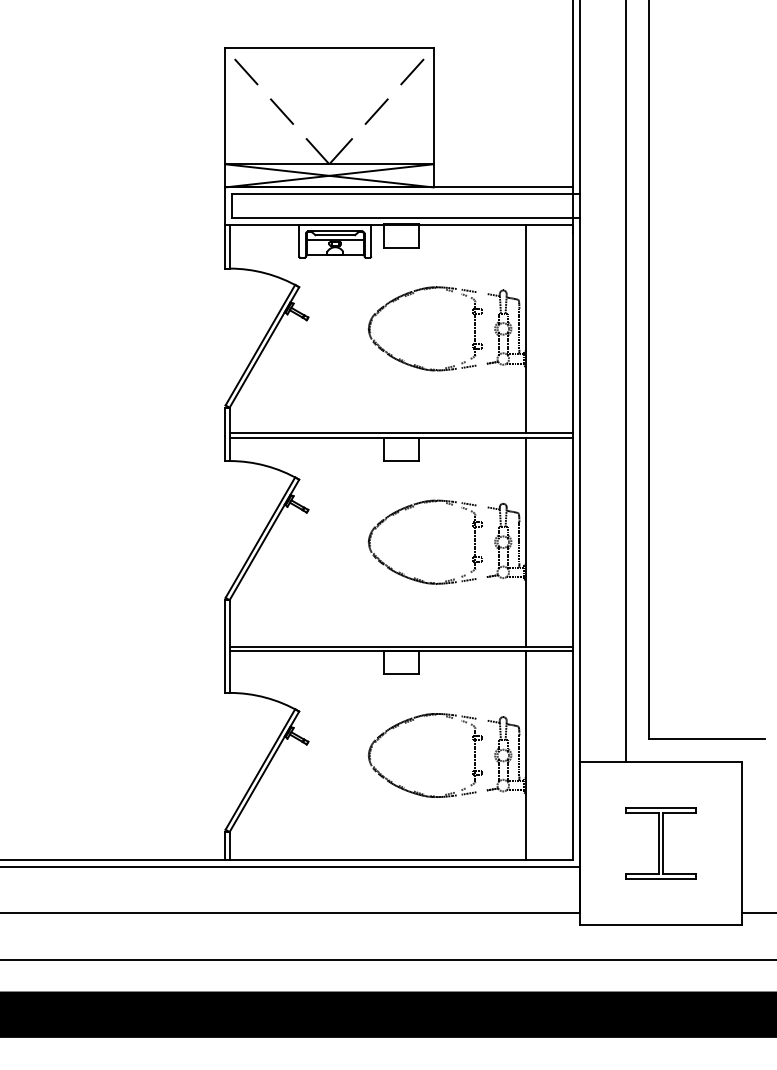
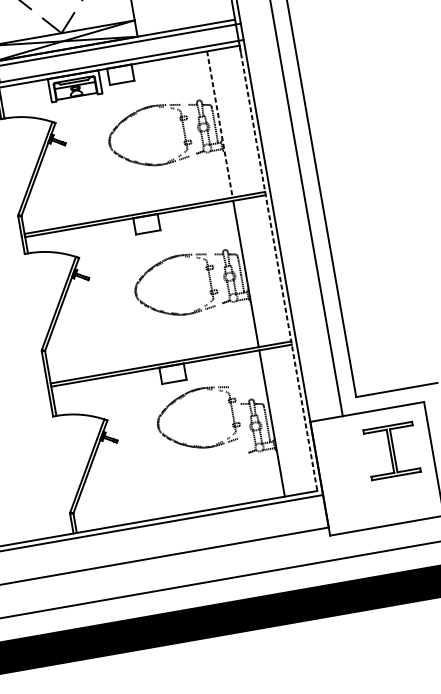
line: (526, 329) -> (220, 124), solid -> dashed
line: (572, 542) -> (278, 268), solid -> dashed
part: (414, 720) -> (185, 395), moved
part: (660, 843) -> (391, 451), moved

